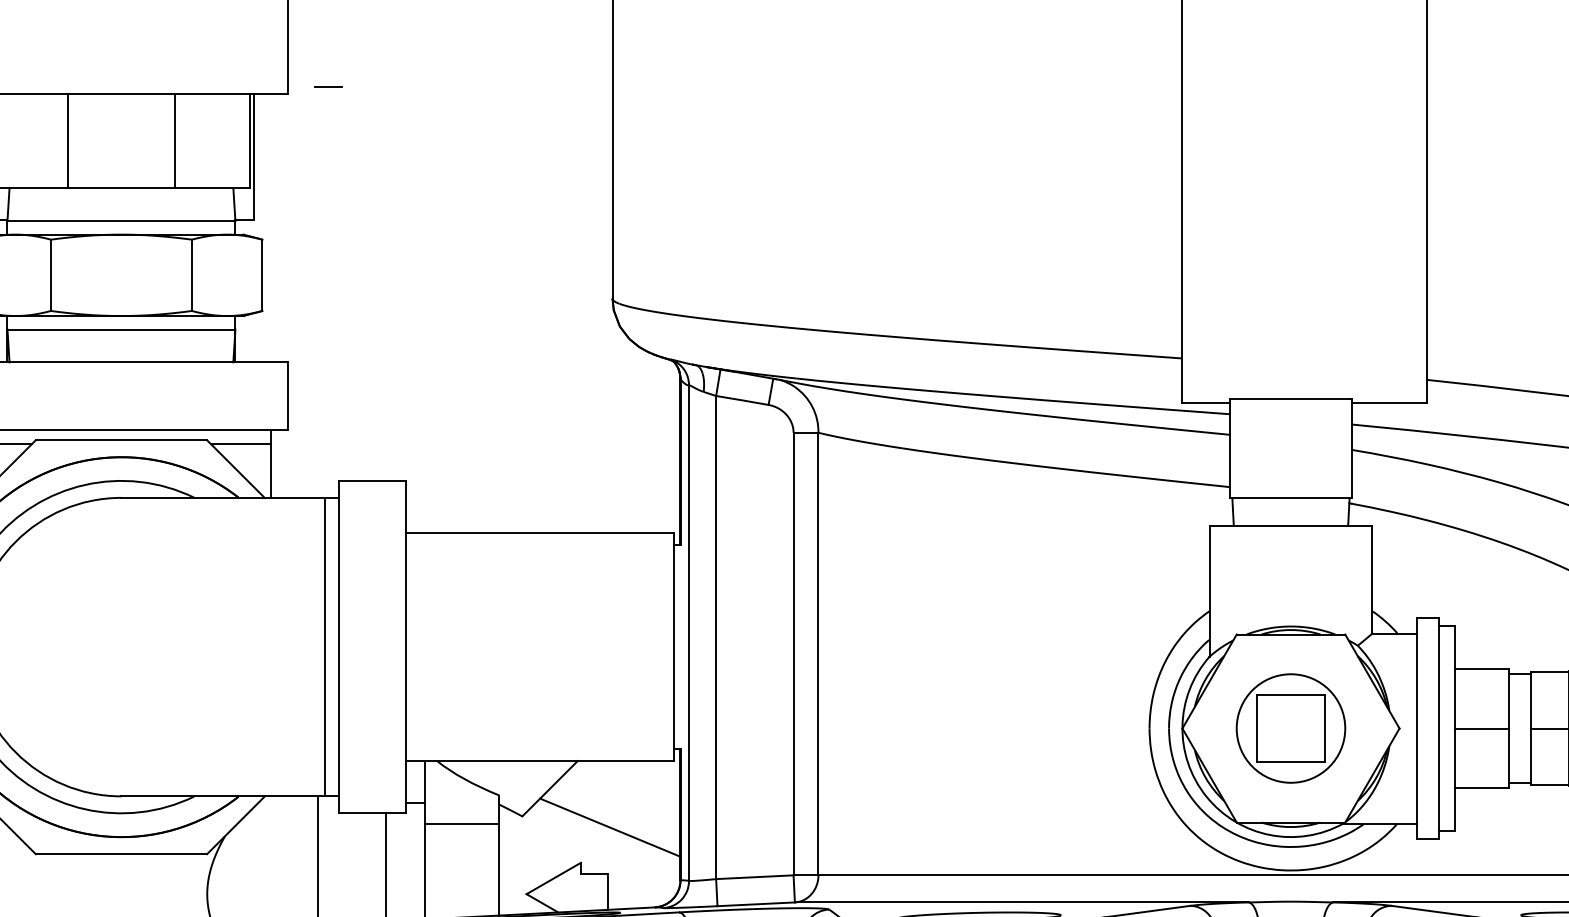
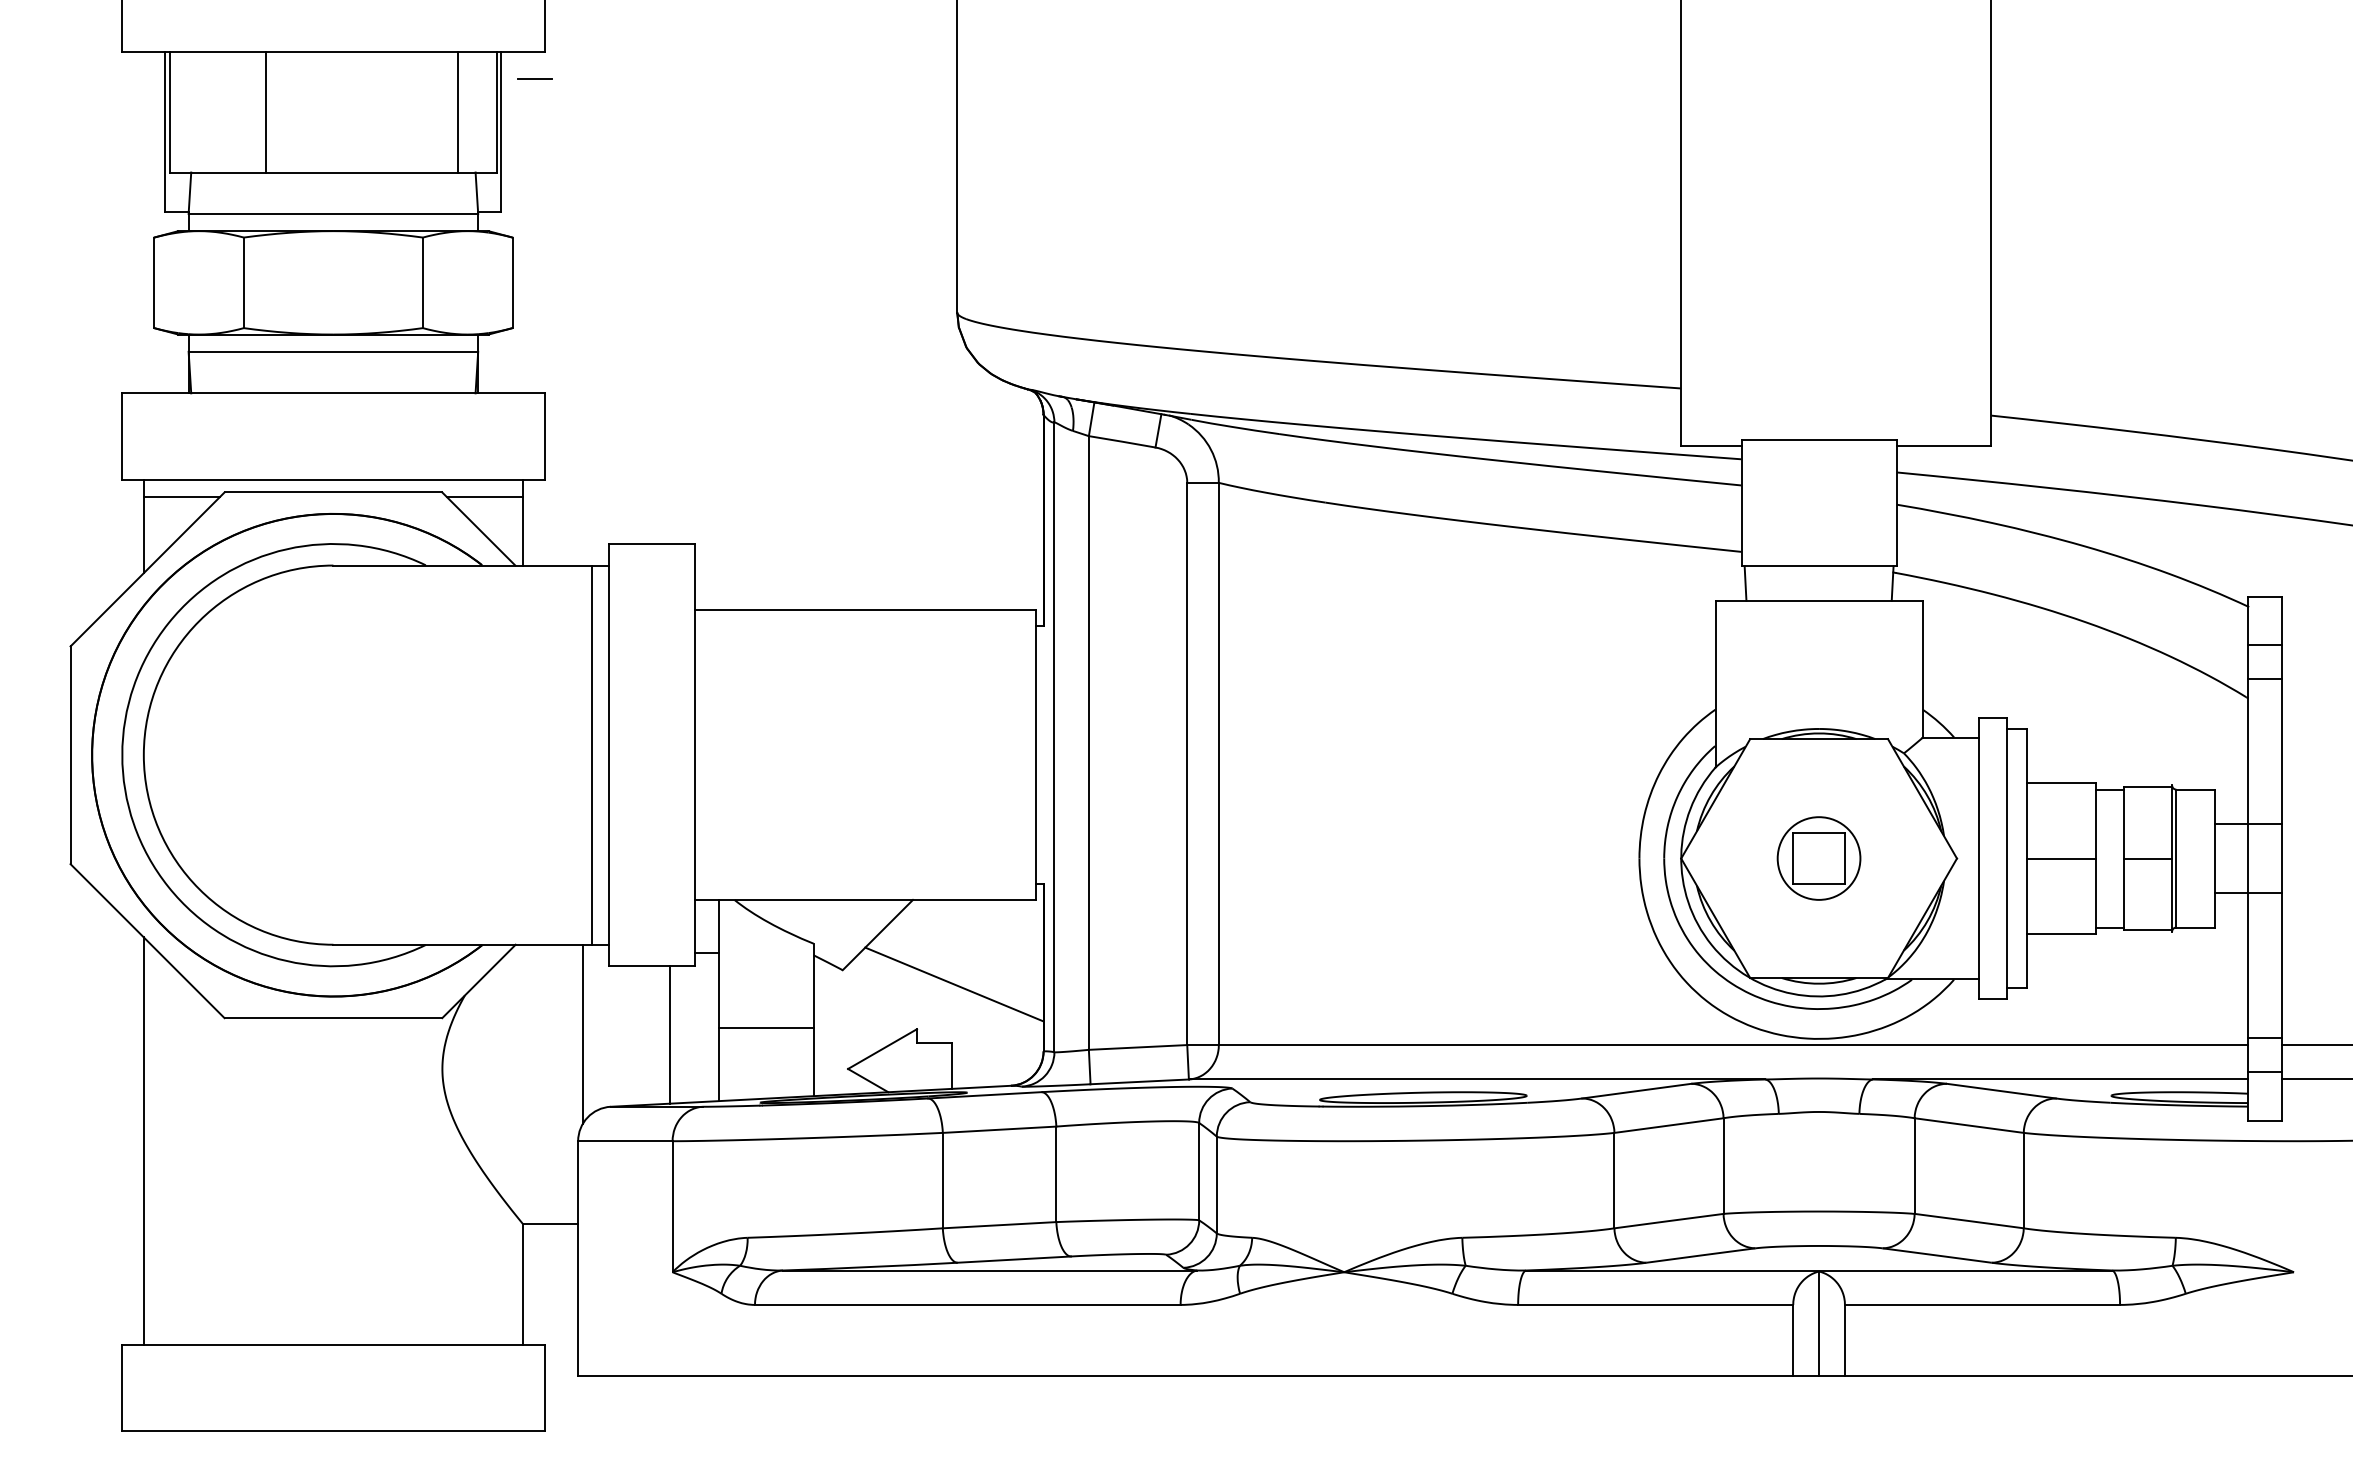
line: (327, 86) -> (534, 78), moved
line: (175, 140) -> (458, 111), moved
part: (1290, 728) -> (1818, 858), size x0.6
line: (461, 823) -> (765, 1028), moved

